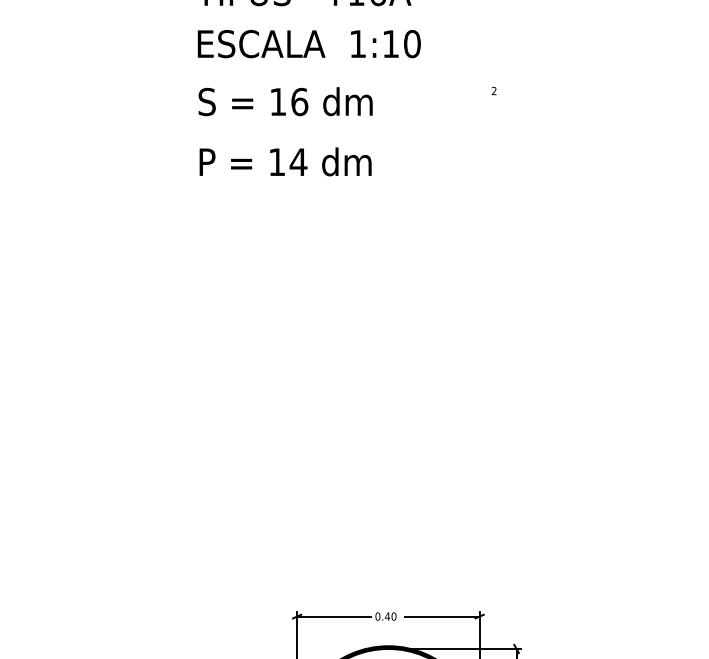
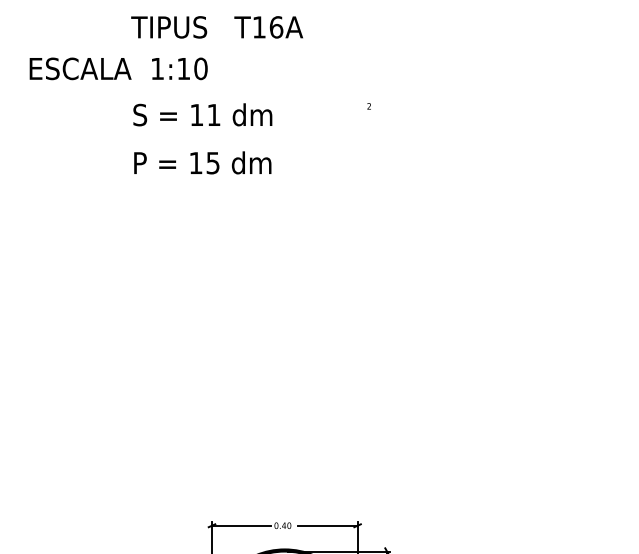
text: (309, 43) -> (118, 68), moved
text: (299, 101) -> (213, 114), 16 -> 11
text: (299, 162) -> (213, 163), 14 -> 15

